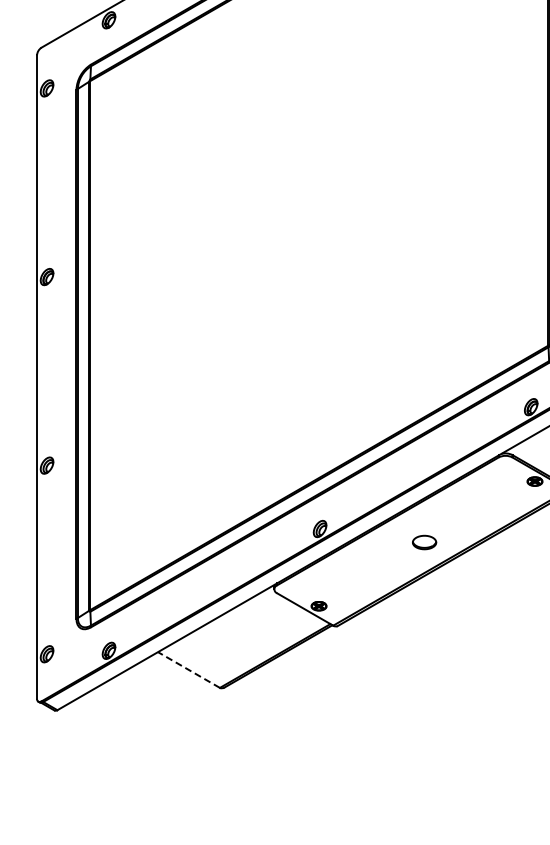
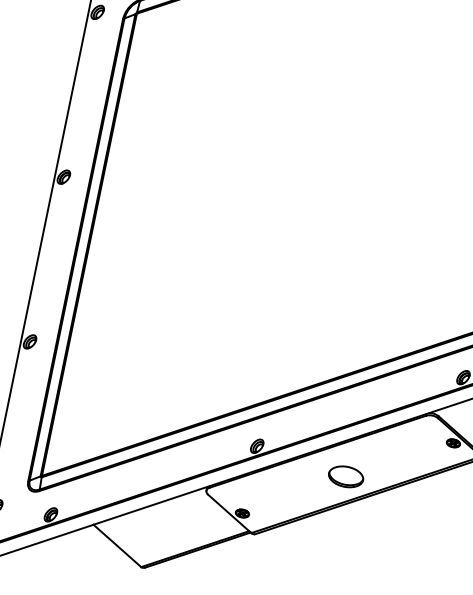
part: (424, 542) -> (346, 476), size x1.67
line: (188, 670) -> (116, 546), dashed -> solid

